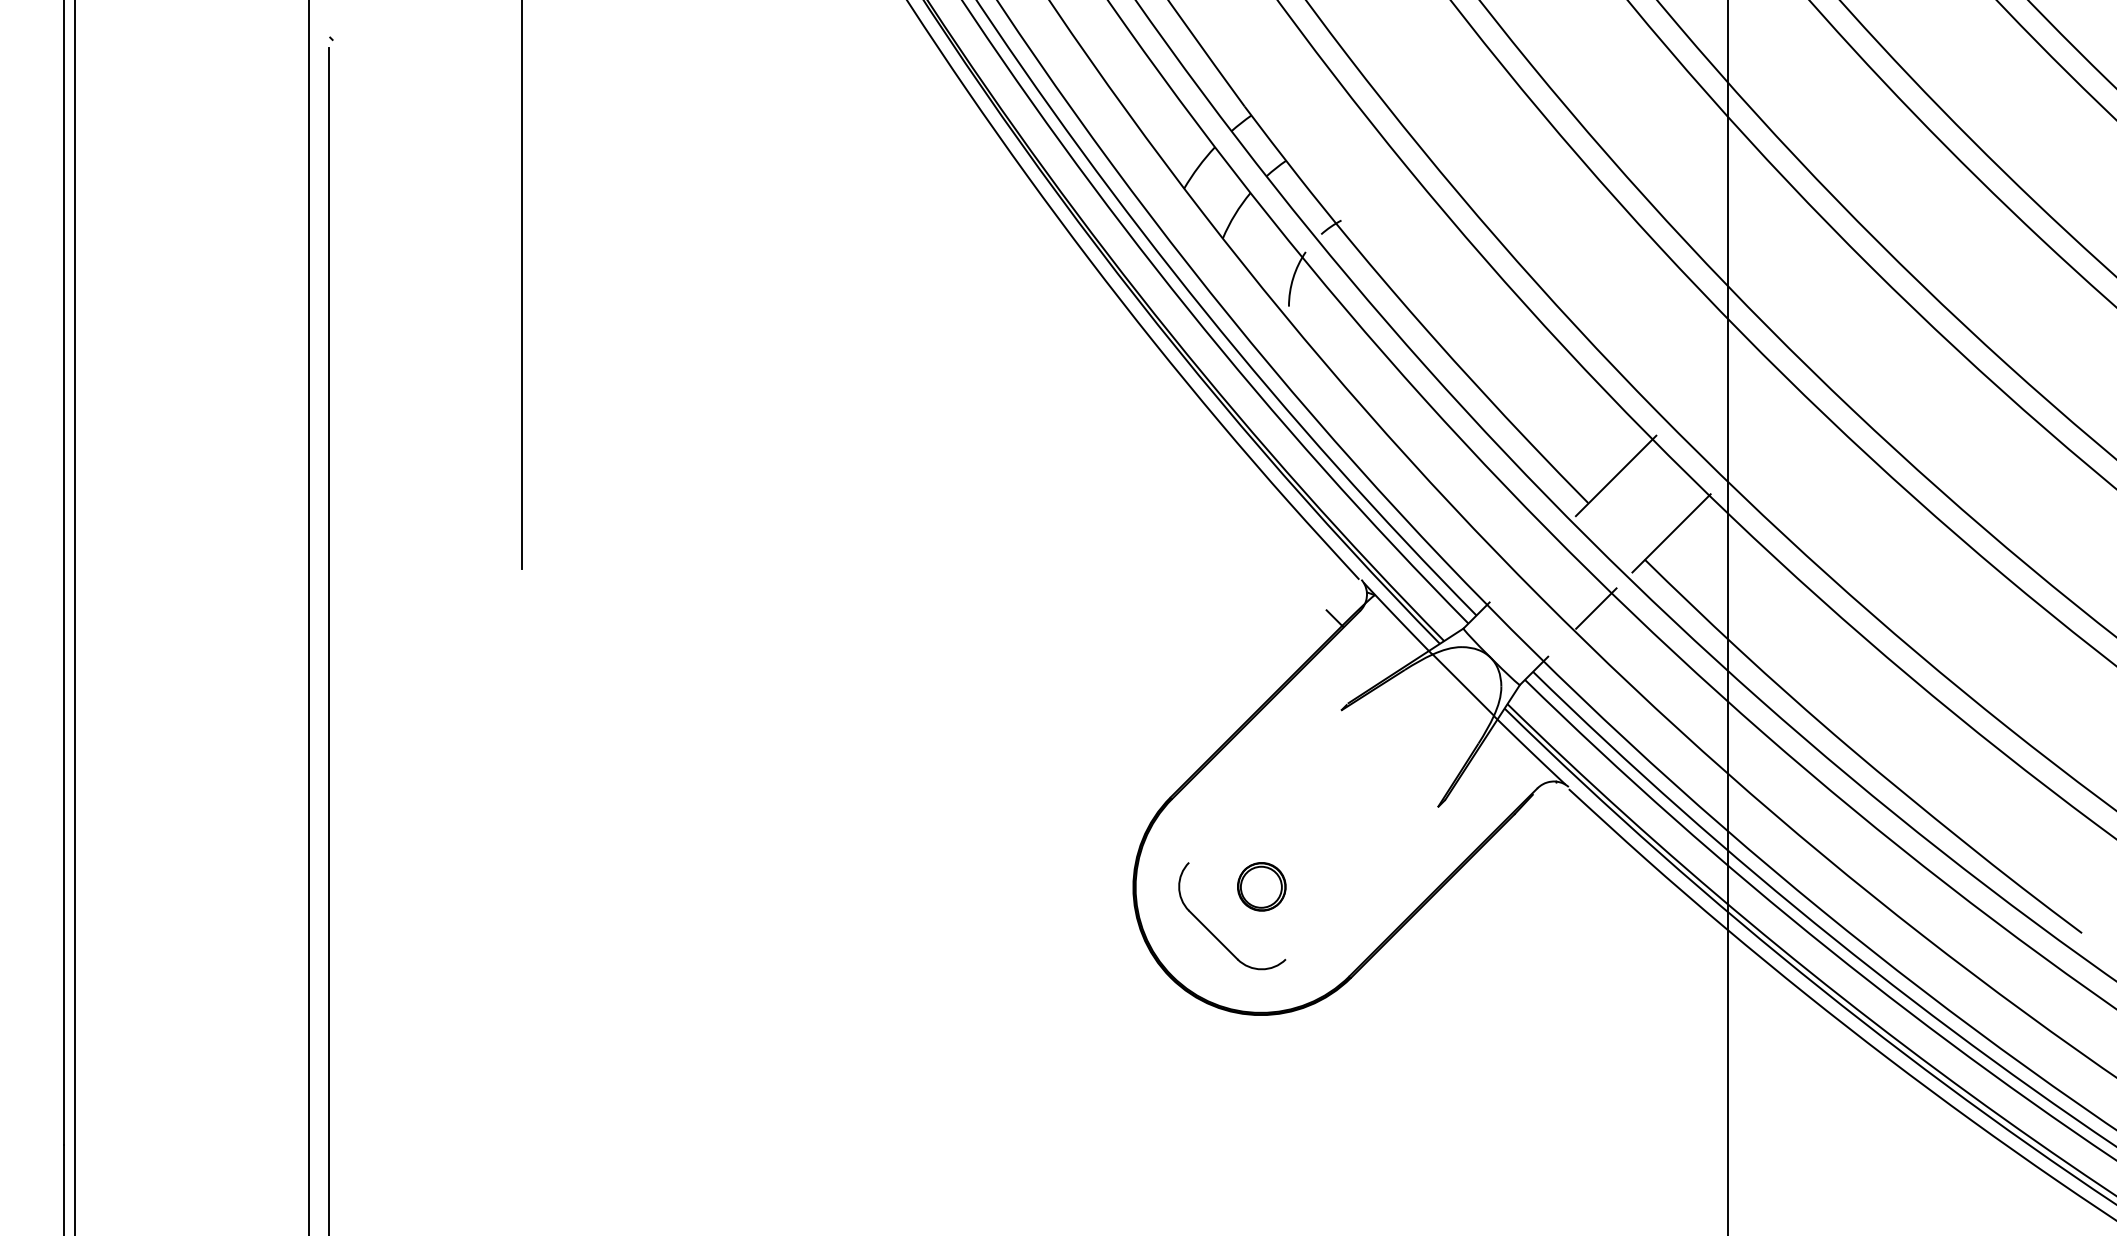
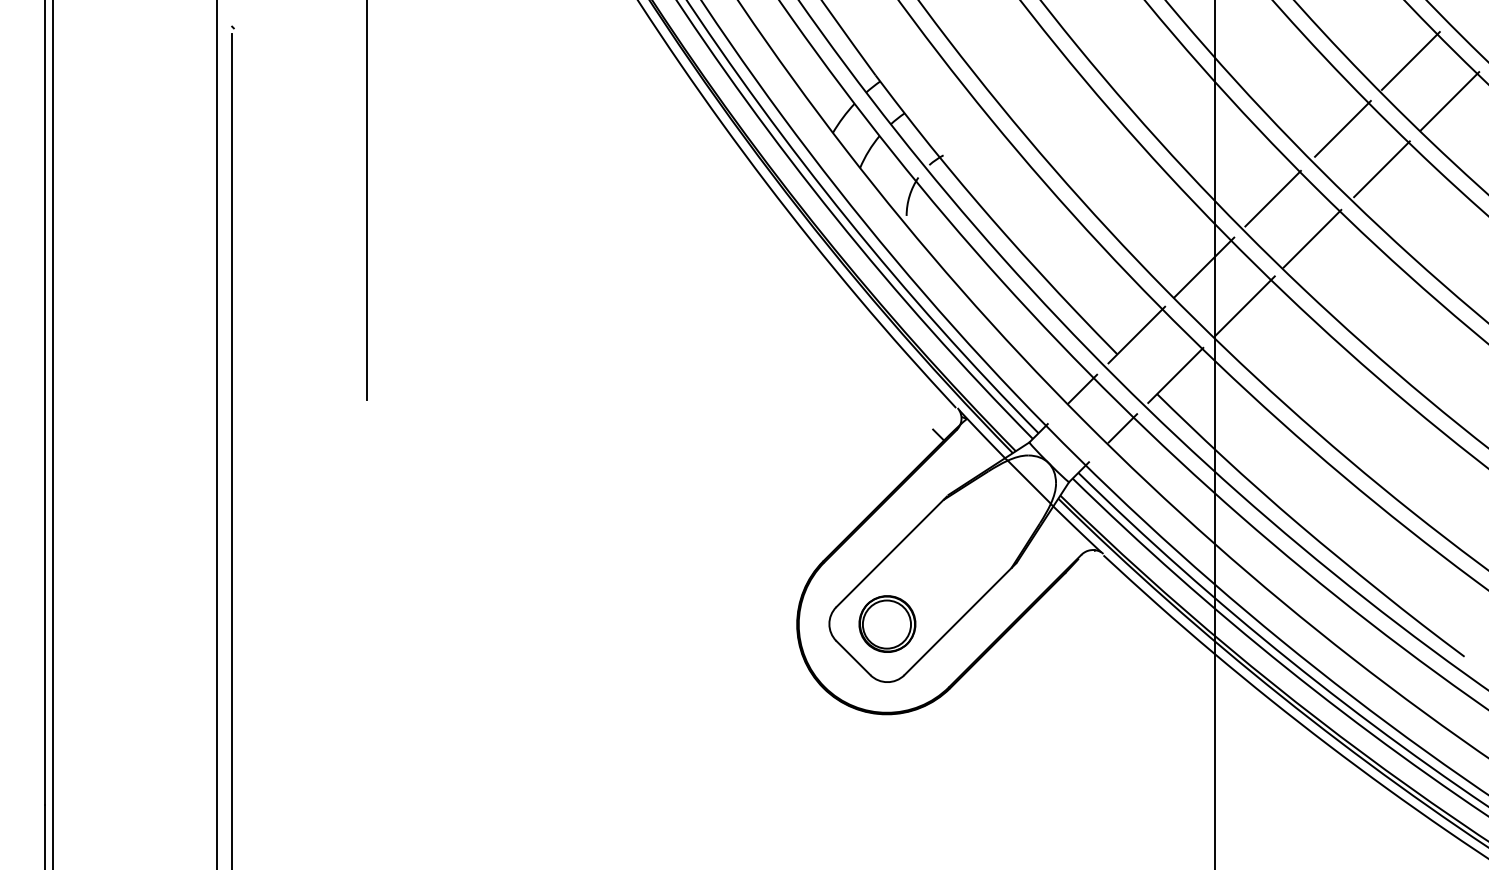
line: (2005, 86) -> (1410, 61), added
line: (2060, 143) -> (1449, 101), added
line: (1908, 182) -> (1342, 128), added
line: (1964, 239) -> (1381, 168), added
line: (1809, 281) -> (1272, 198), added
line: (1865, 339) -> (1312, 239), added
line: (1711, 379) -> (1203, 267), added
line: (1770, 434) -> (1245, 305), added
line: (1539, 552) -> (1082, 388), added
line: (1265, 786) -> (890, 553), added
line: (1361, 883) -> (957, 621), added
part: (1261, 886) -> (887, 623), size x1.67

